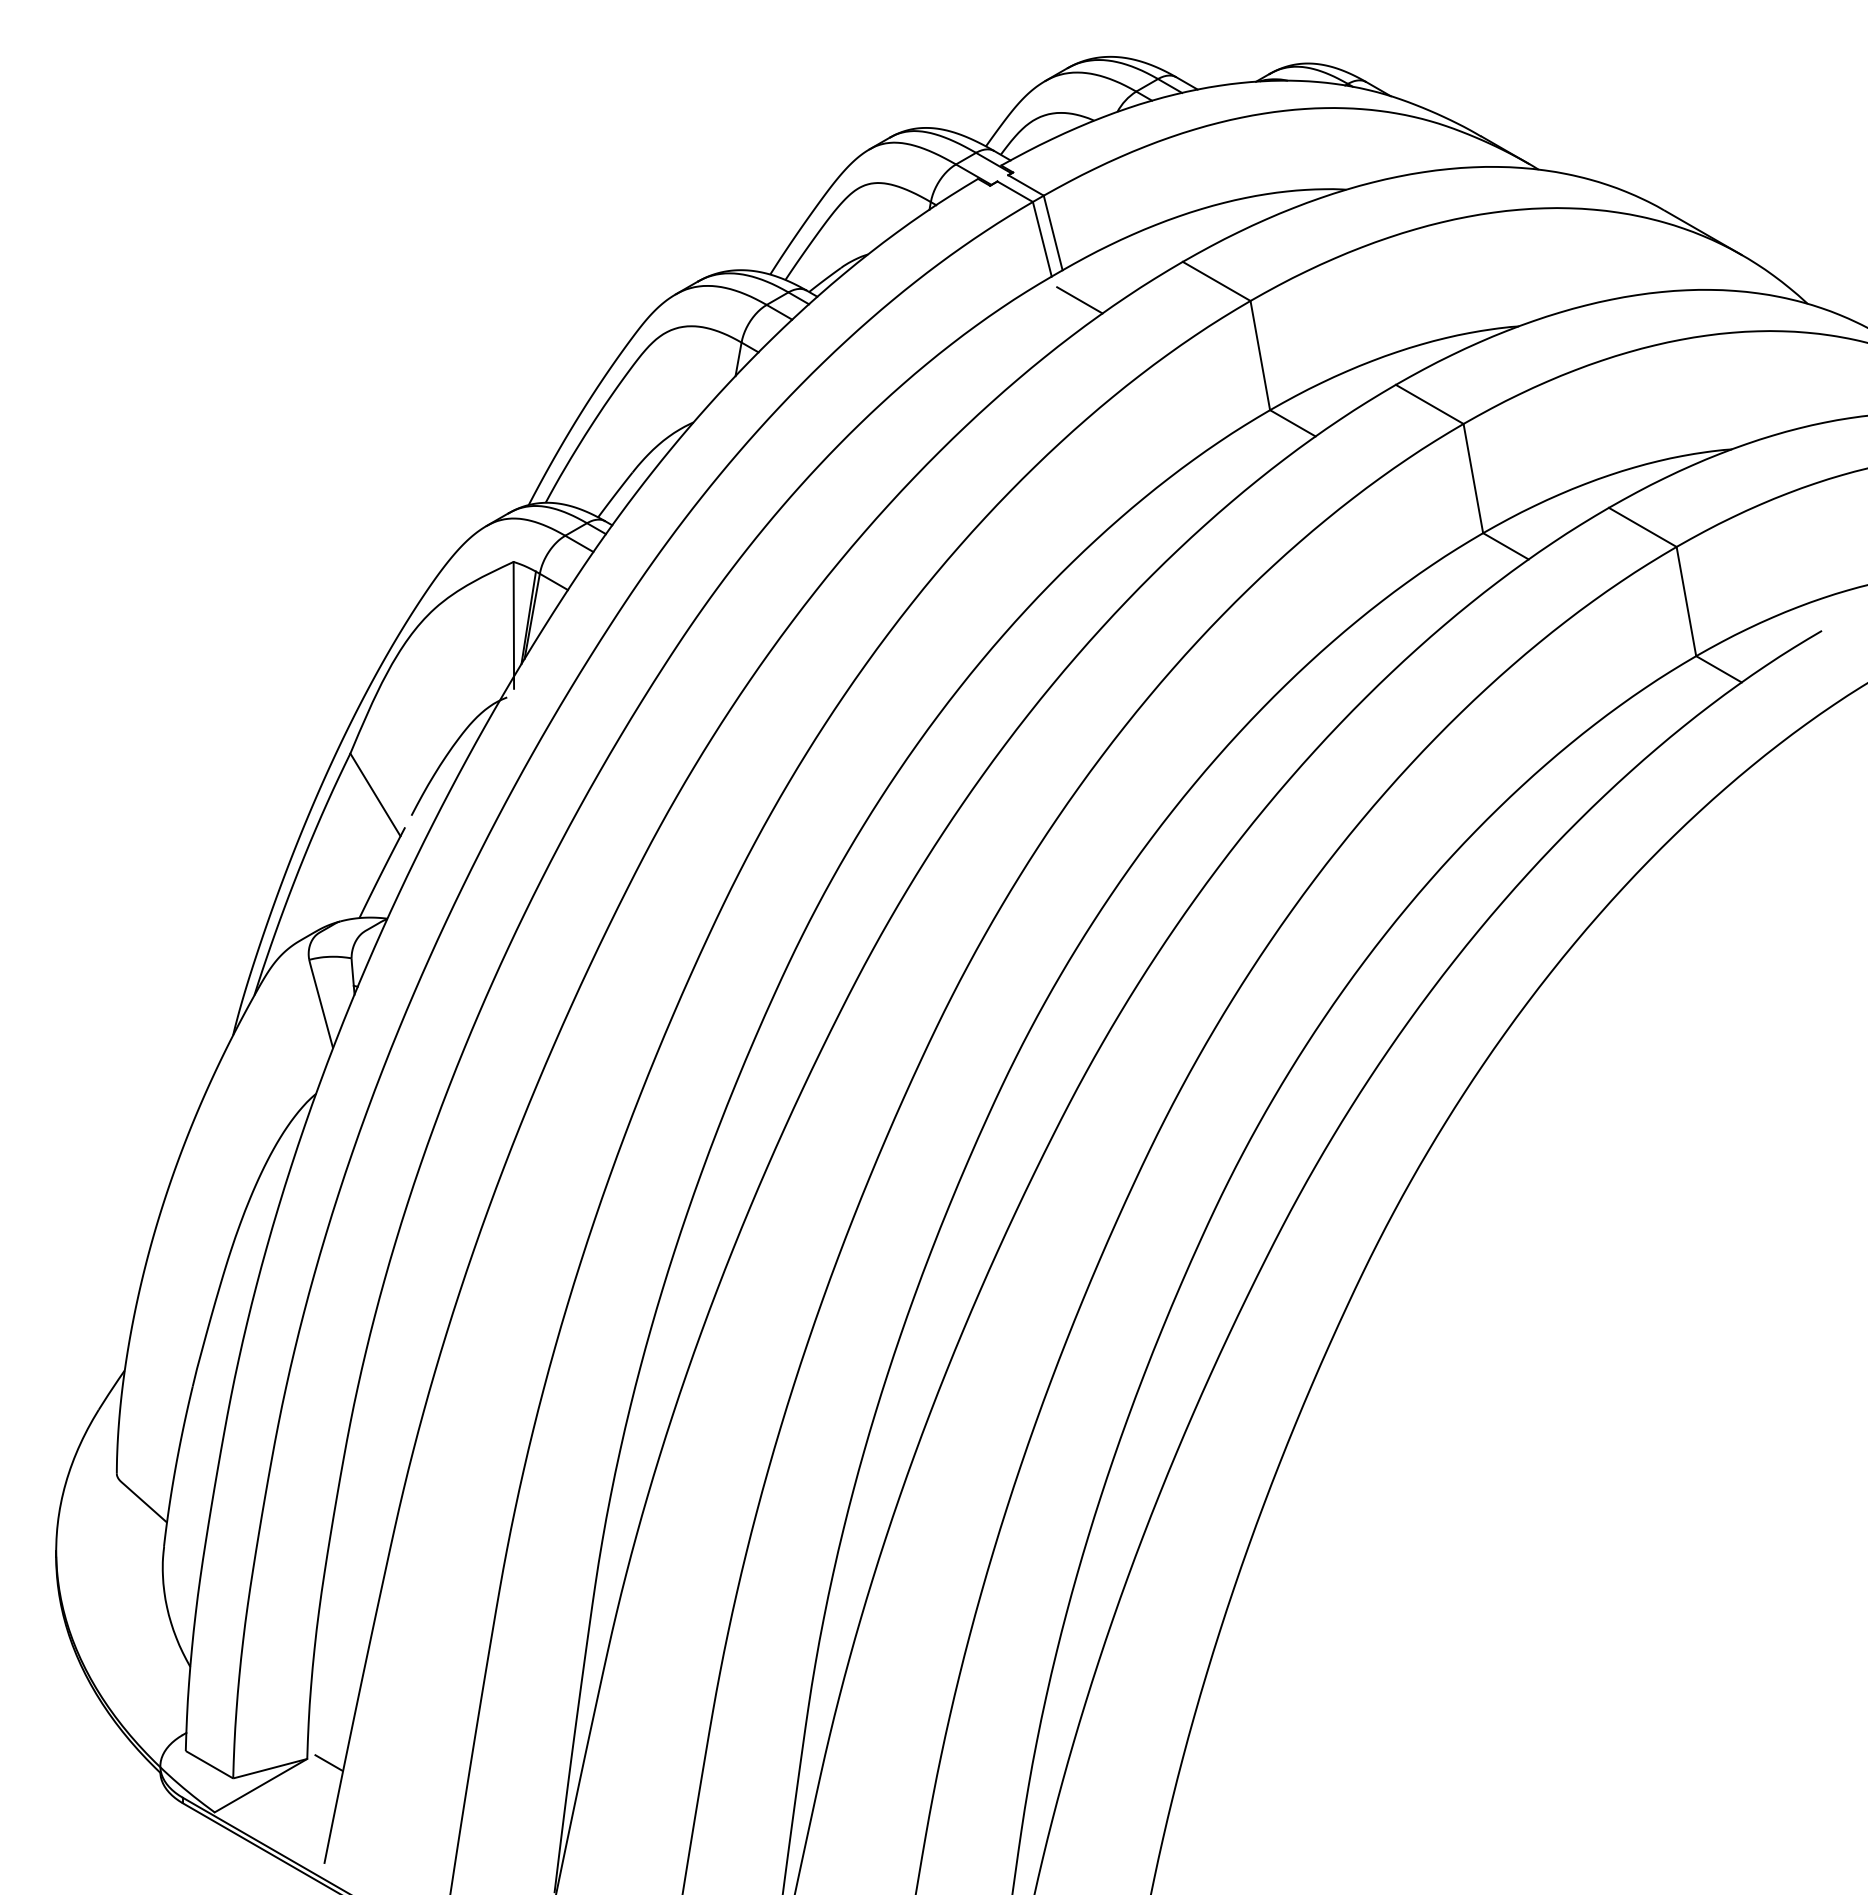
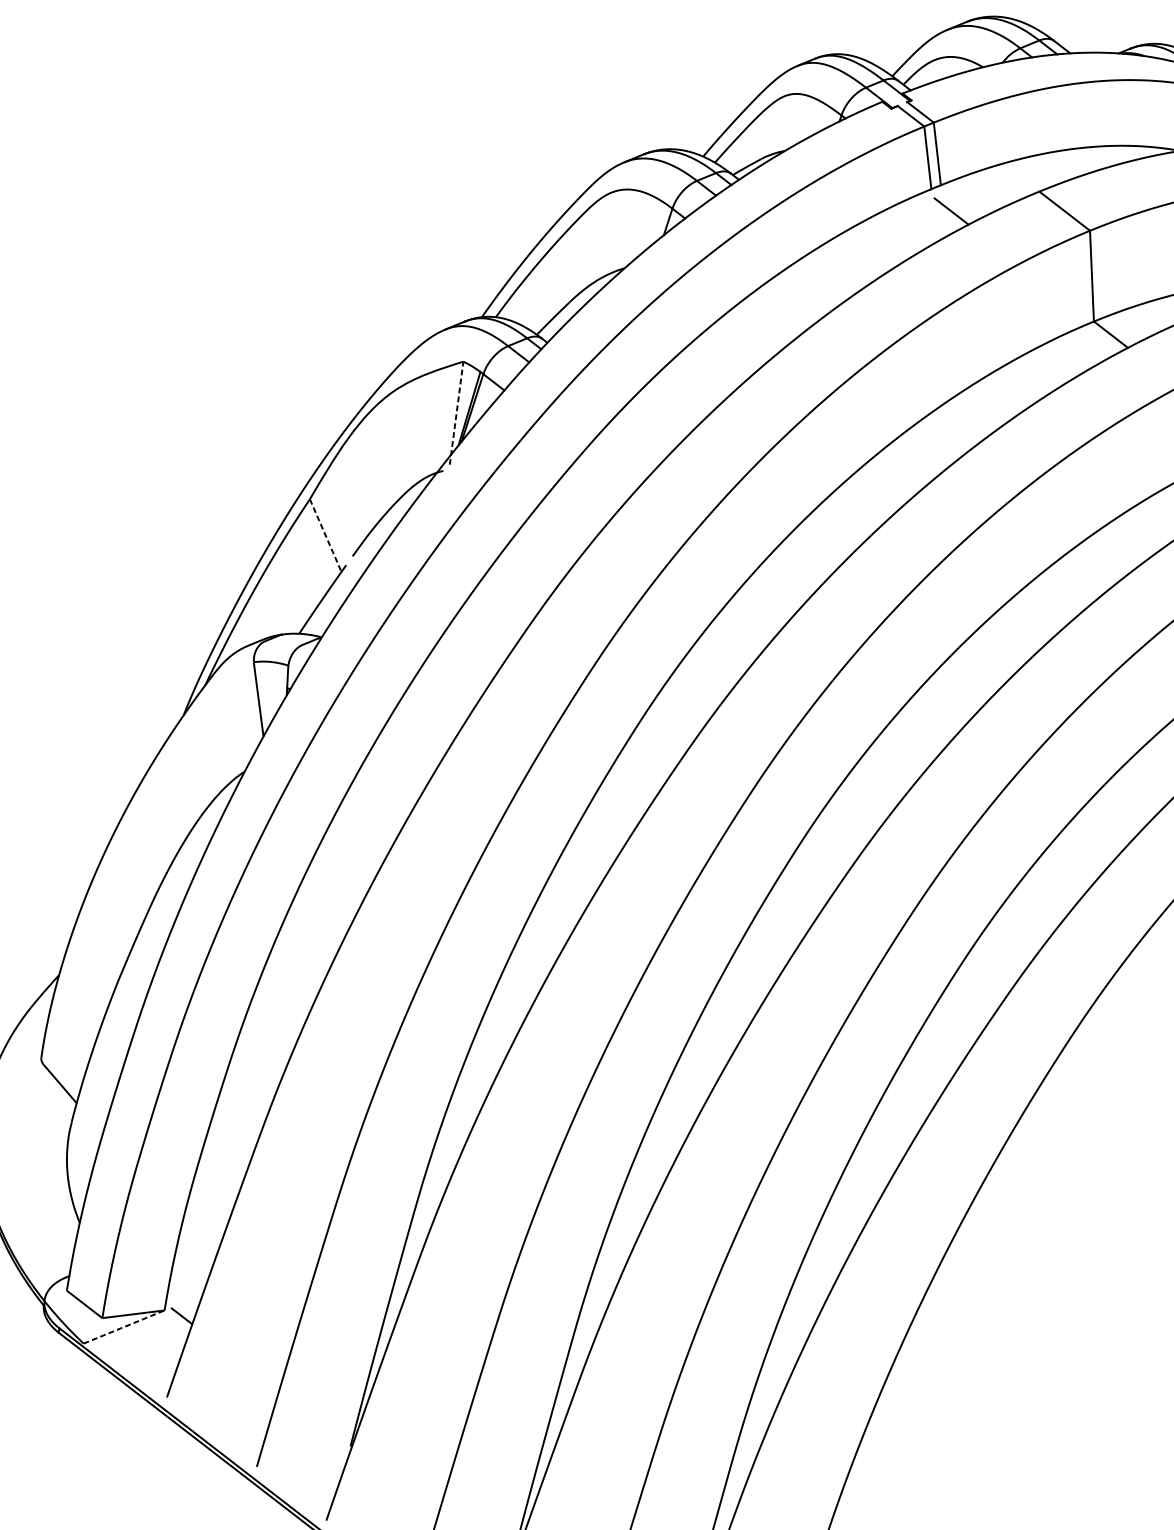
line: (513, 624) -> (456, 412), solid -> dashed
line: (375, 795) -> (325, 536), solid -> dashed
line: (261, 1785) -> (124, 1326), solid -> dashed

